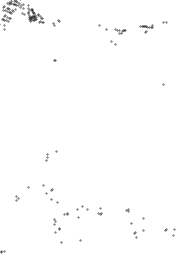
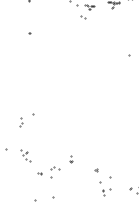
part: (51, 155) -> (26, 120), size x1.4
part: (50, 193) -> (26, 155), size x0.7
part: (99, 211) -> (70, 159), moved
part: (56, 225) -> (31, 184), removed

